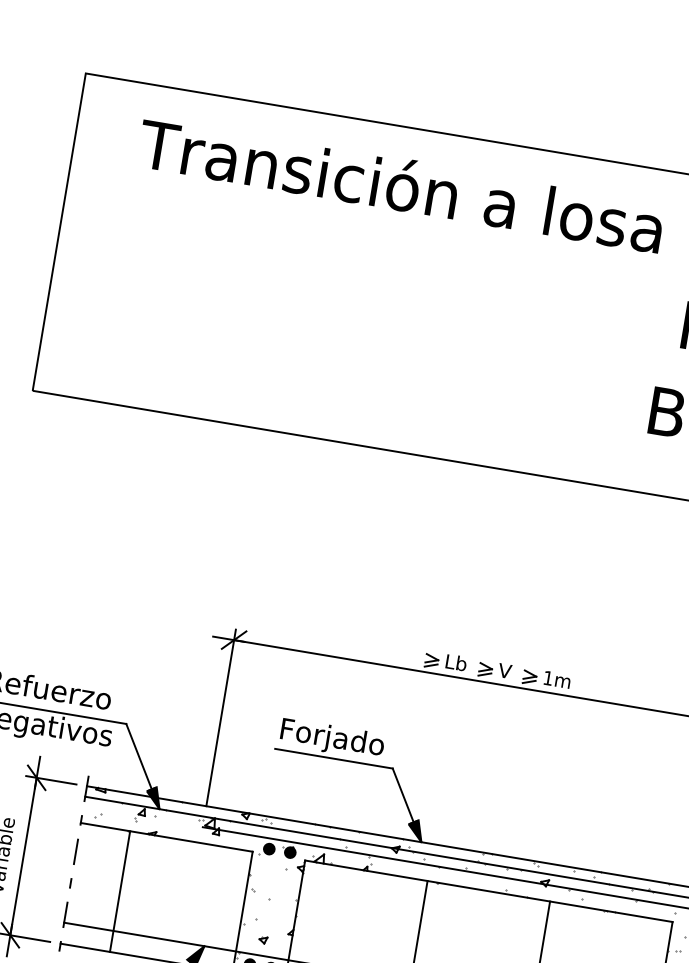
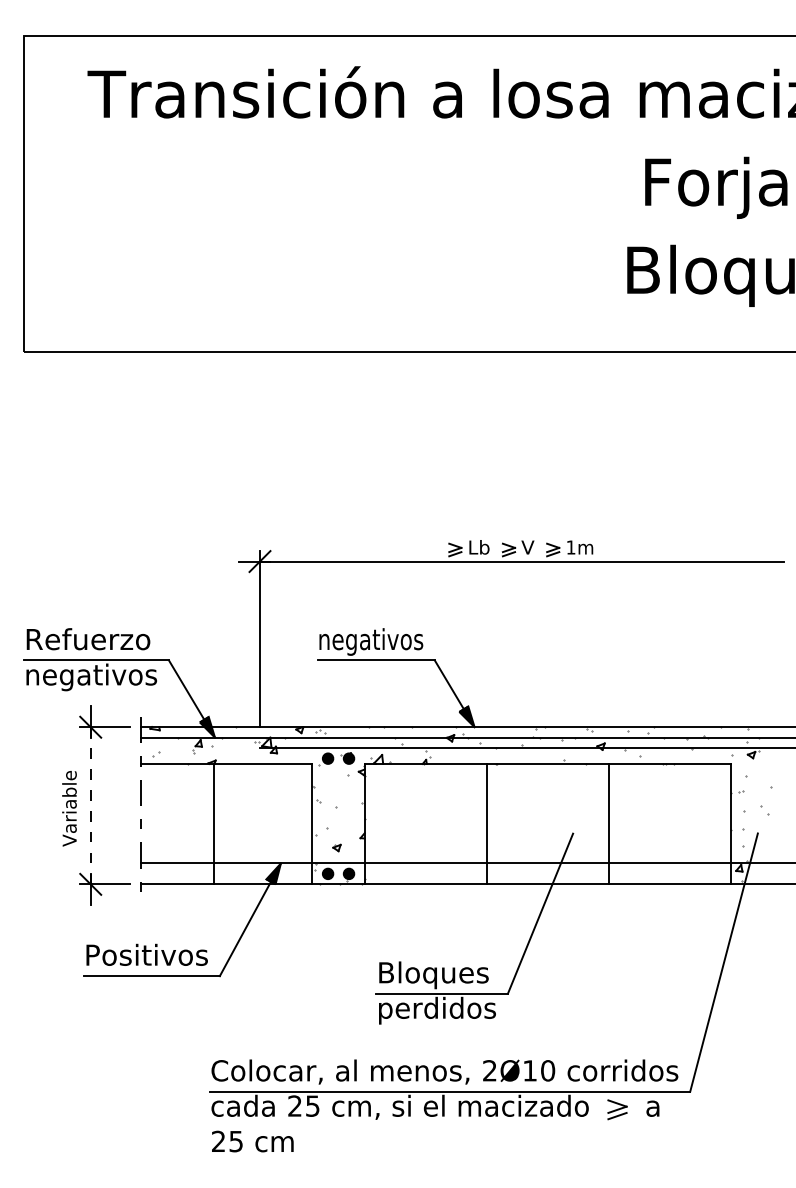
text: (332, 738) -> (371, 641), Forjado -> negativos
line: (23, 856) -> (90, 805), solid -> dashed
line: (120, 891) -> (214, 823), moved

